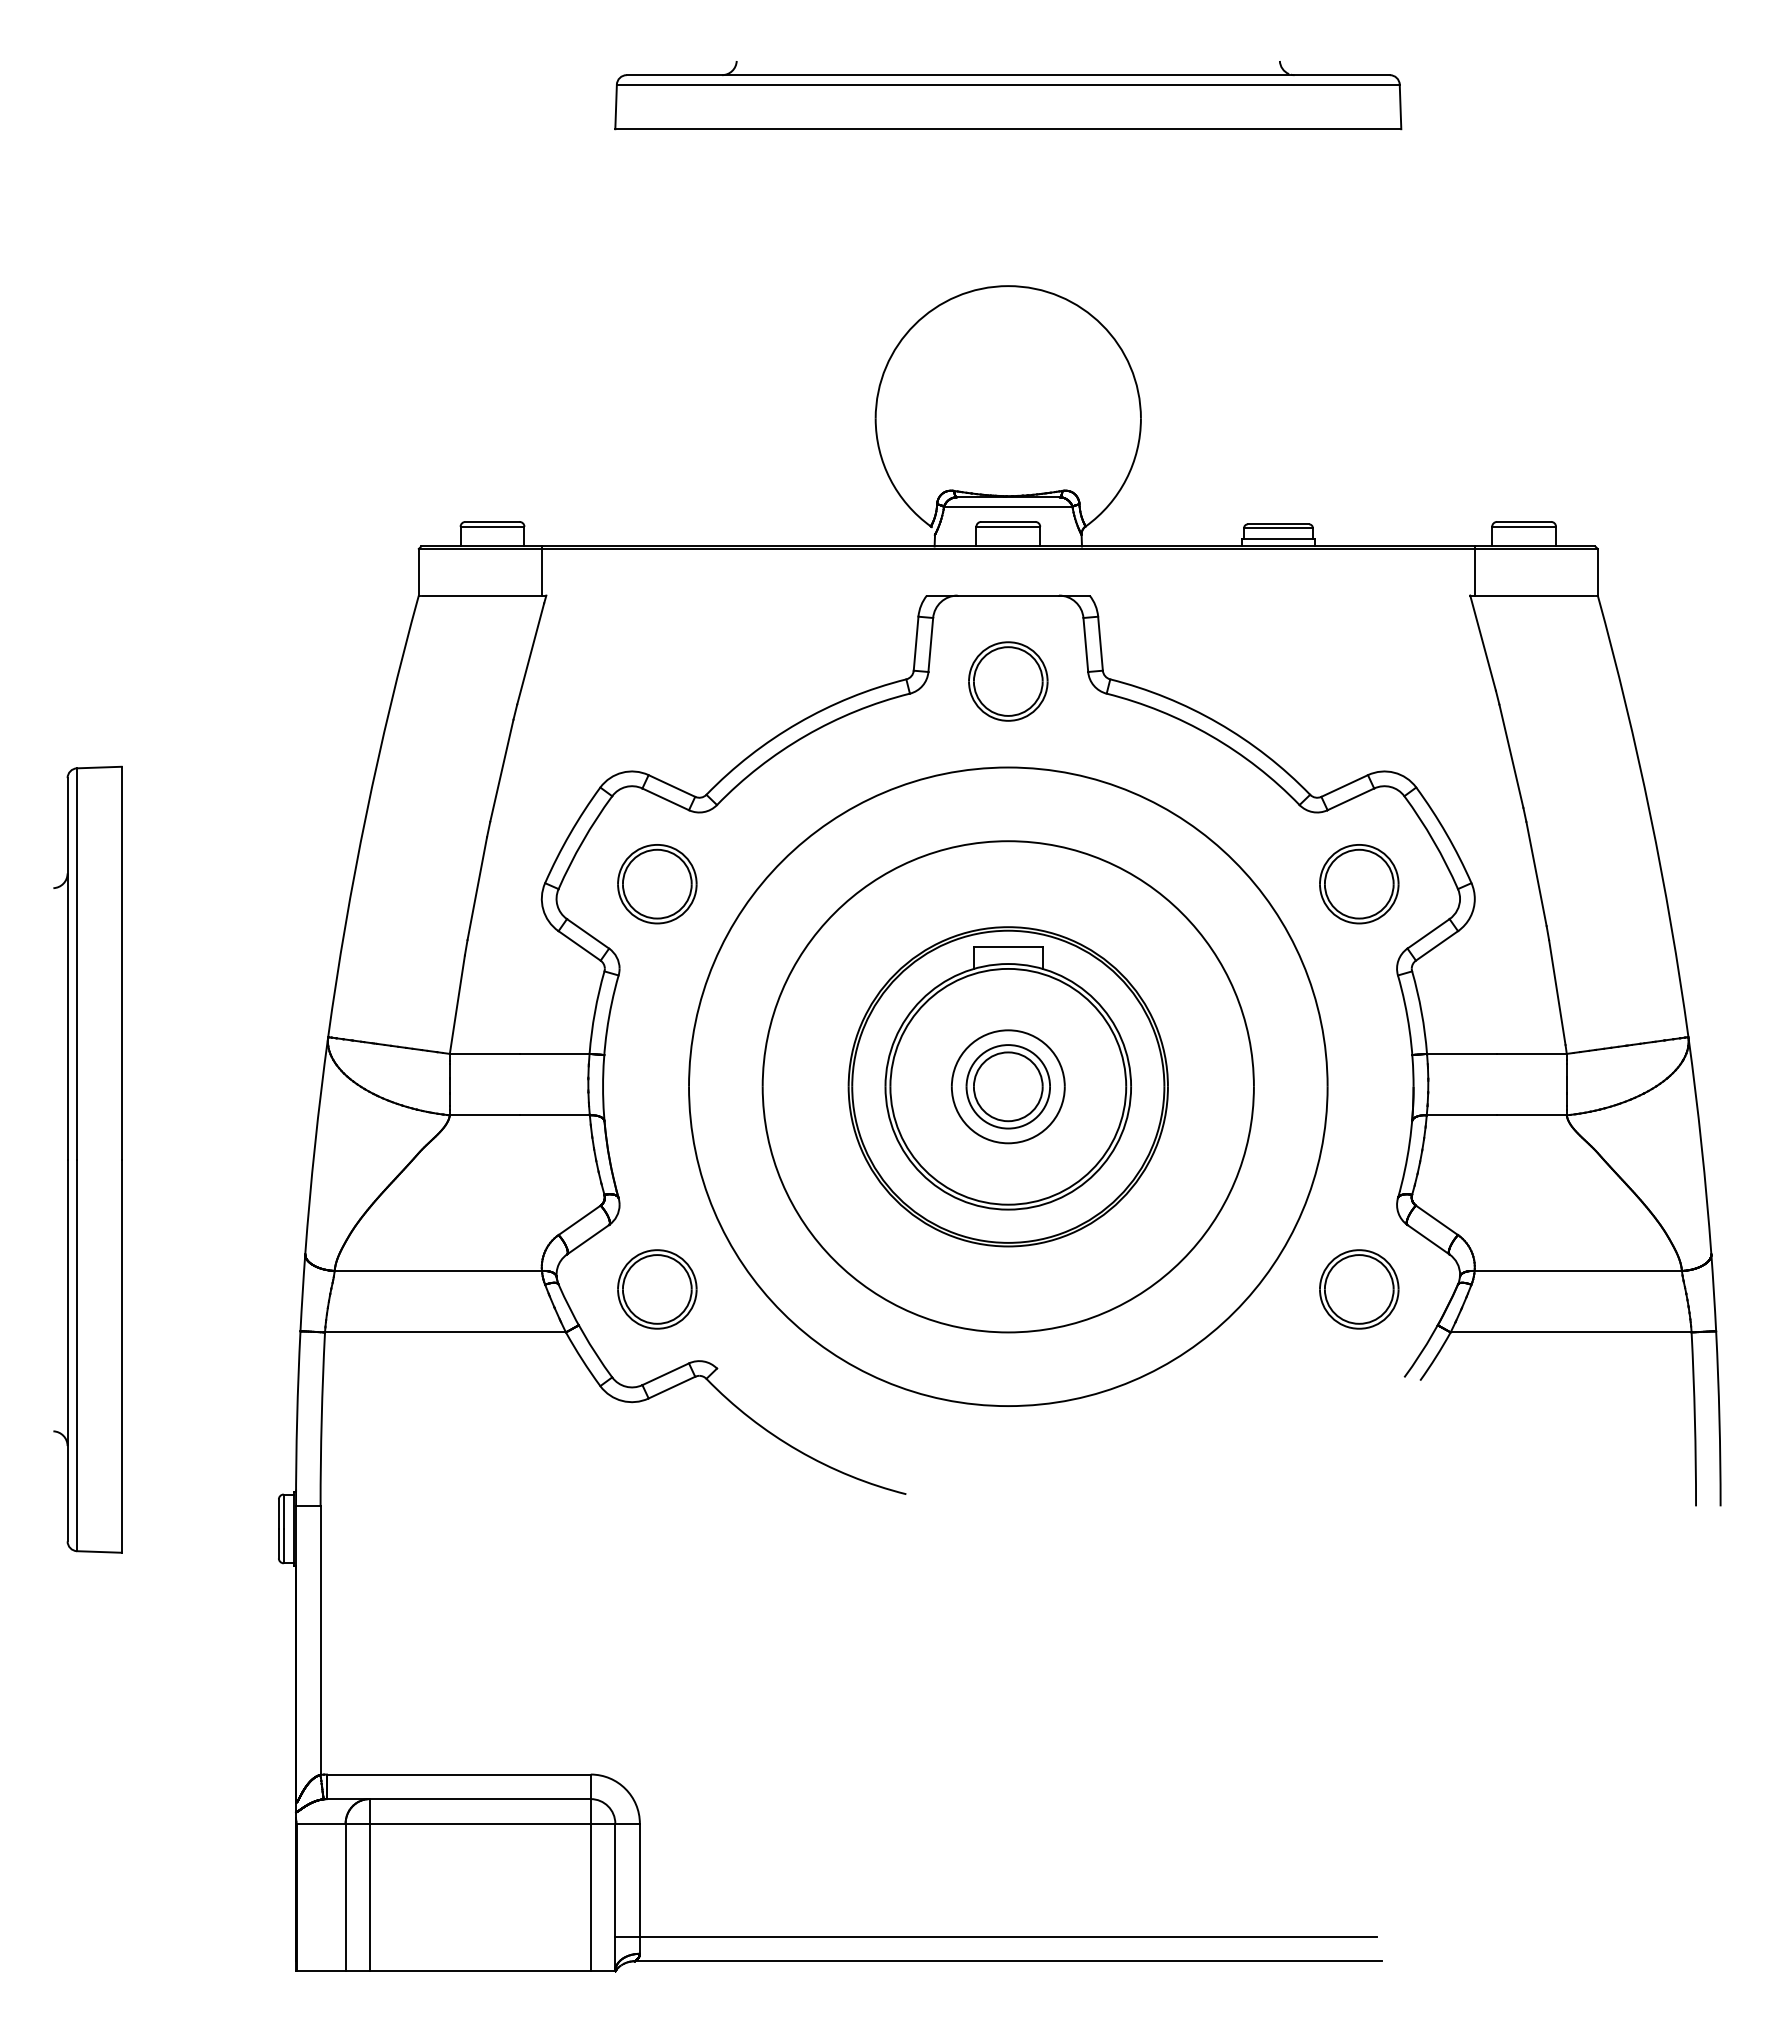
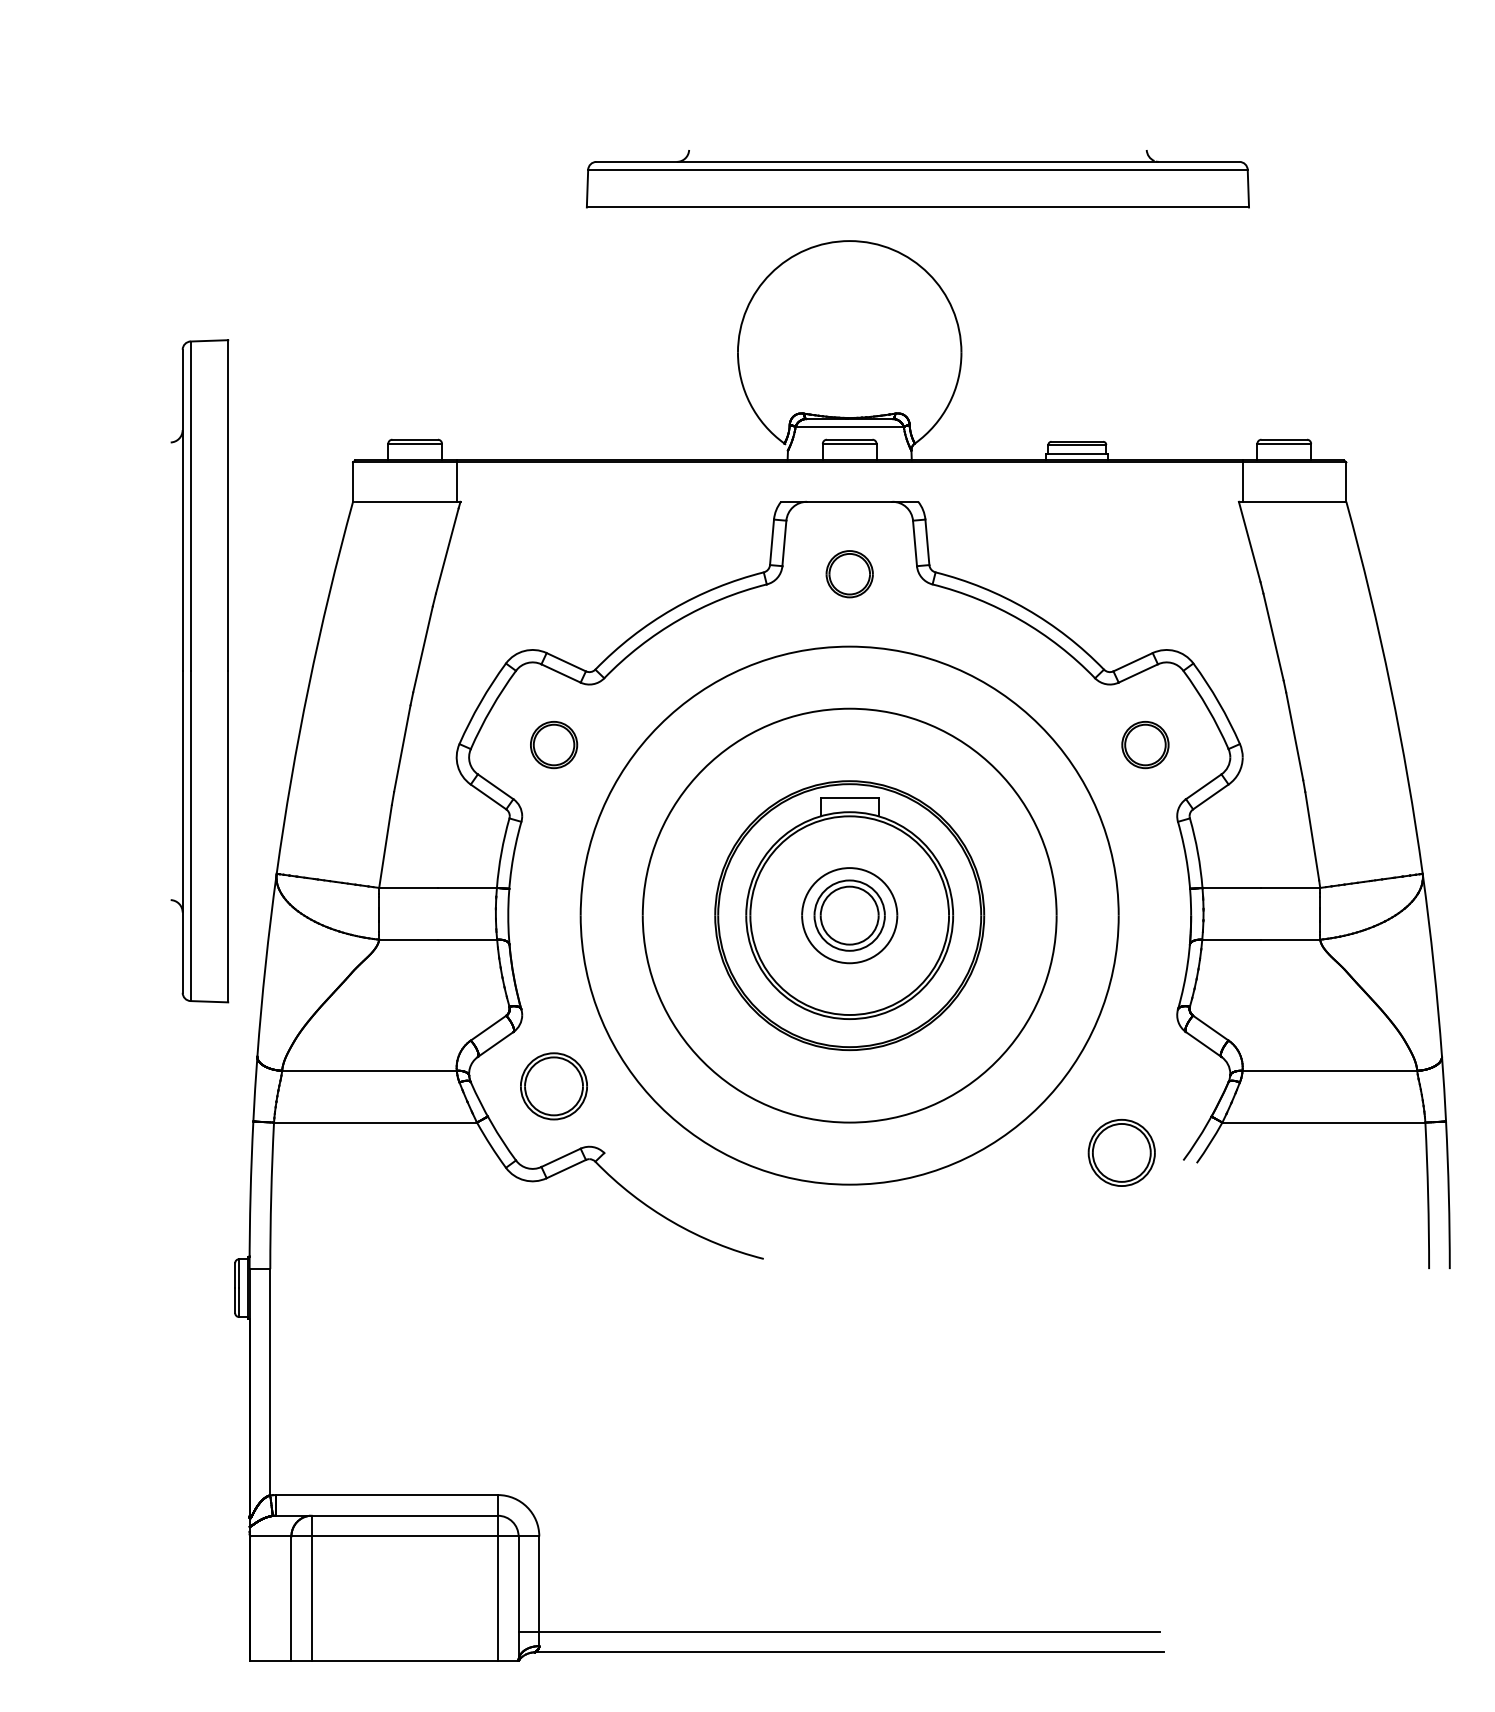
part: (1008, 95) -> (918, 179), moved
part: (1008, 681) -> (849, 574), size x0.7
part: (657, 884) -> (554, 745), size x0.7
part: (1359, 884) -> (1145, 745), size x0.7
part: (87, 1159) -> (199, 671), moved
part: (1359, 1289) -> (1121, 1152), moved

